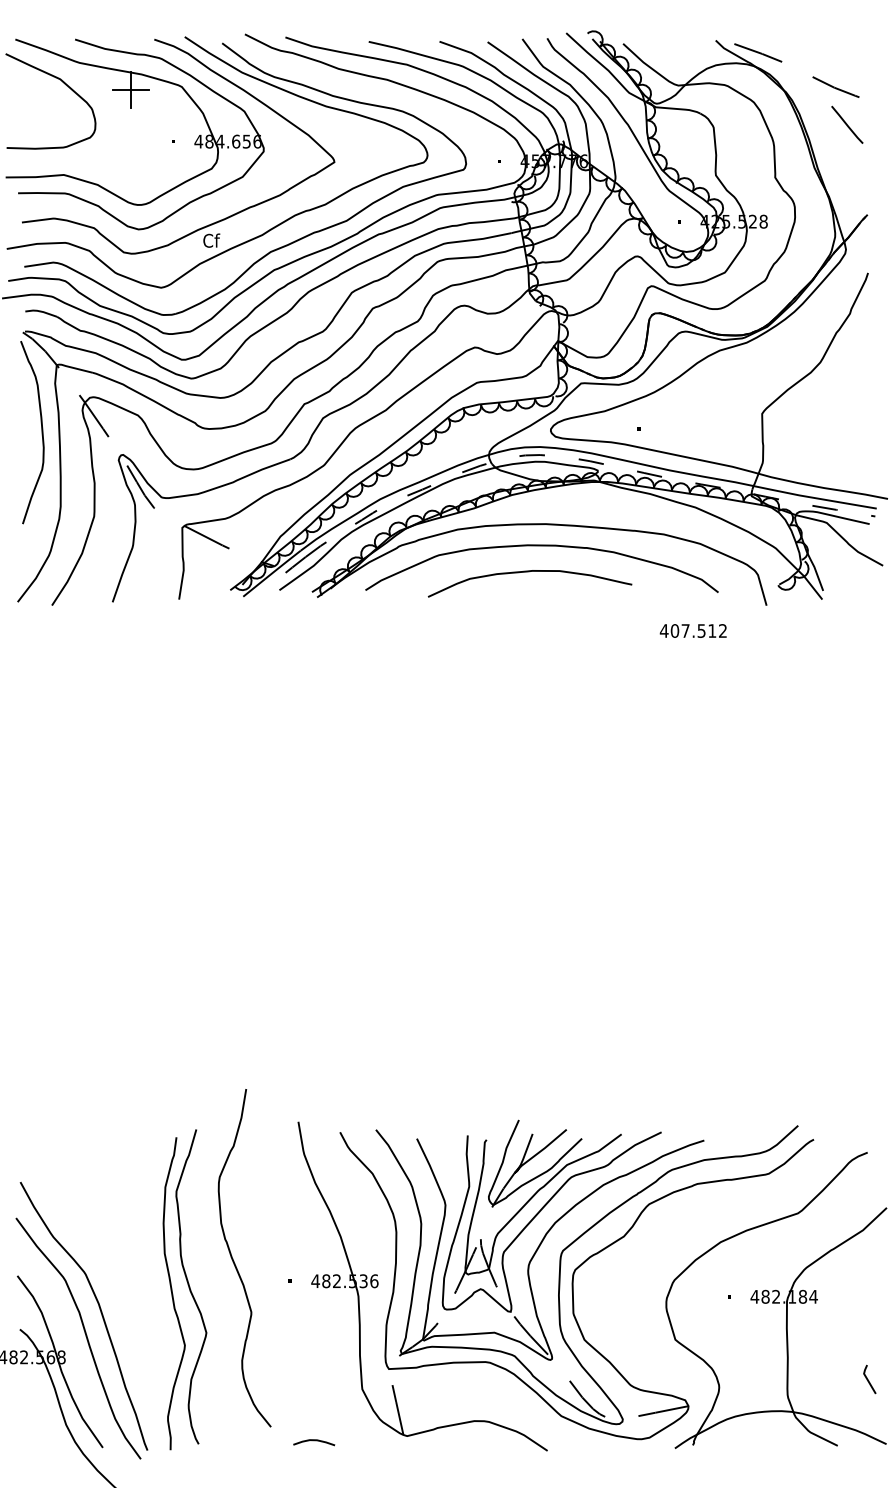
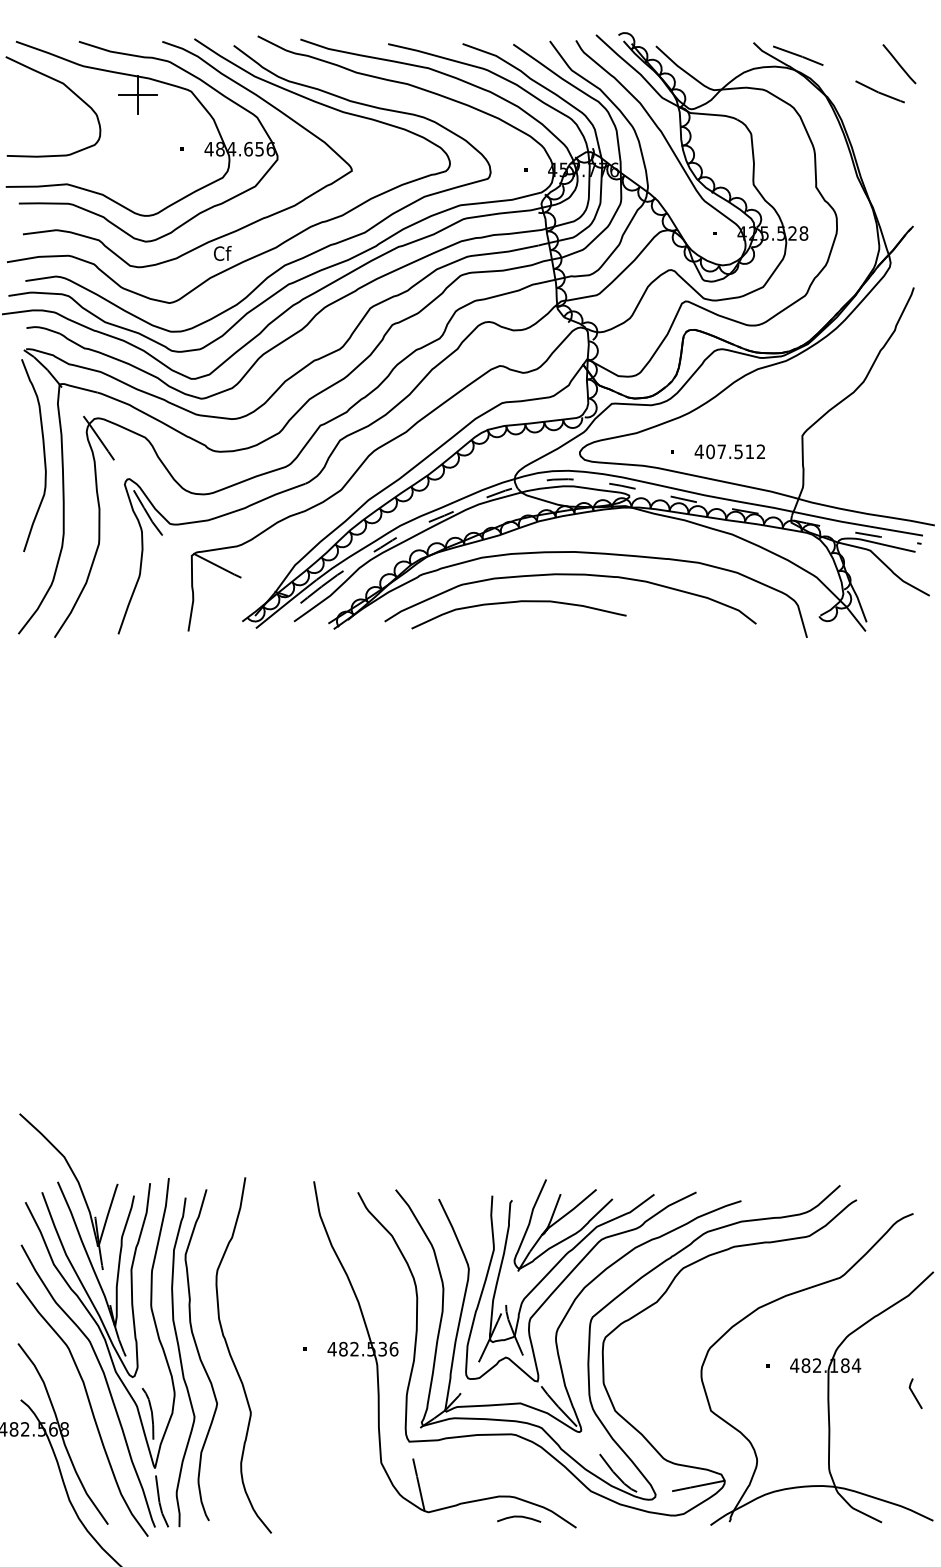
line: (847, 124) -> (899, 63), moved
curve: (529, 572) -> (518, 602), moved
text: (692, 630) -> (729, 451), moved
part: (92, 1253) -> (97, 1320), added
curve: (235, 1263) -> (234, 1361), moved
line: (868, 1379) -> (914, 1393), moved
curve: (314, 1441) -> (519, 1517), moved

